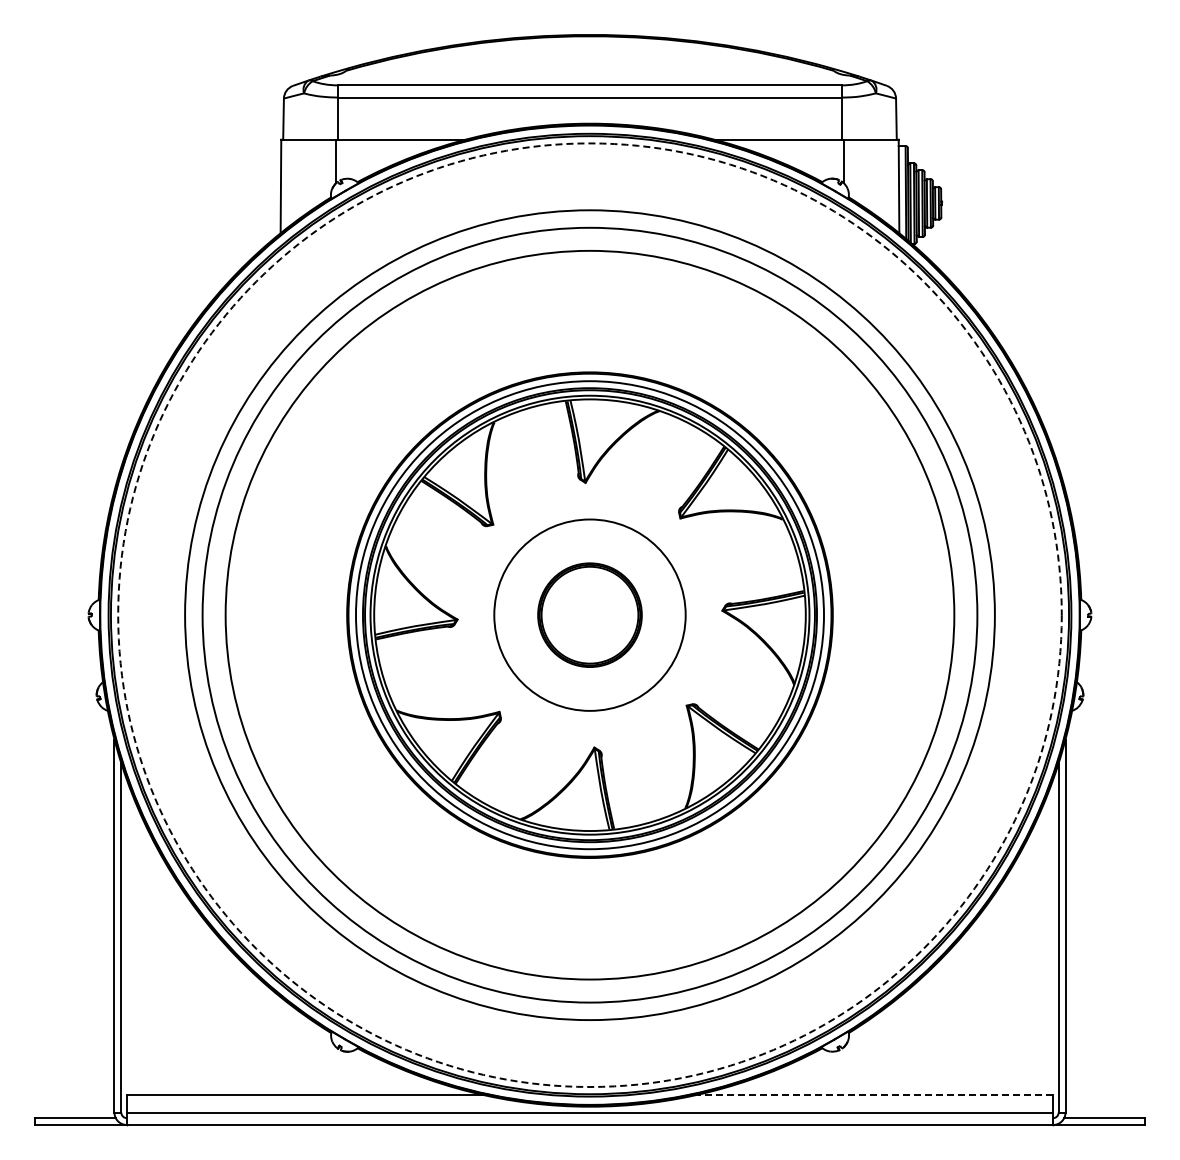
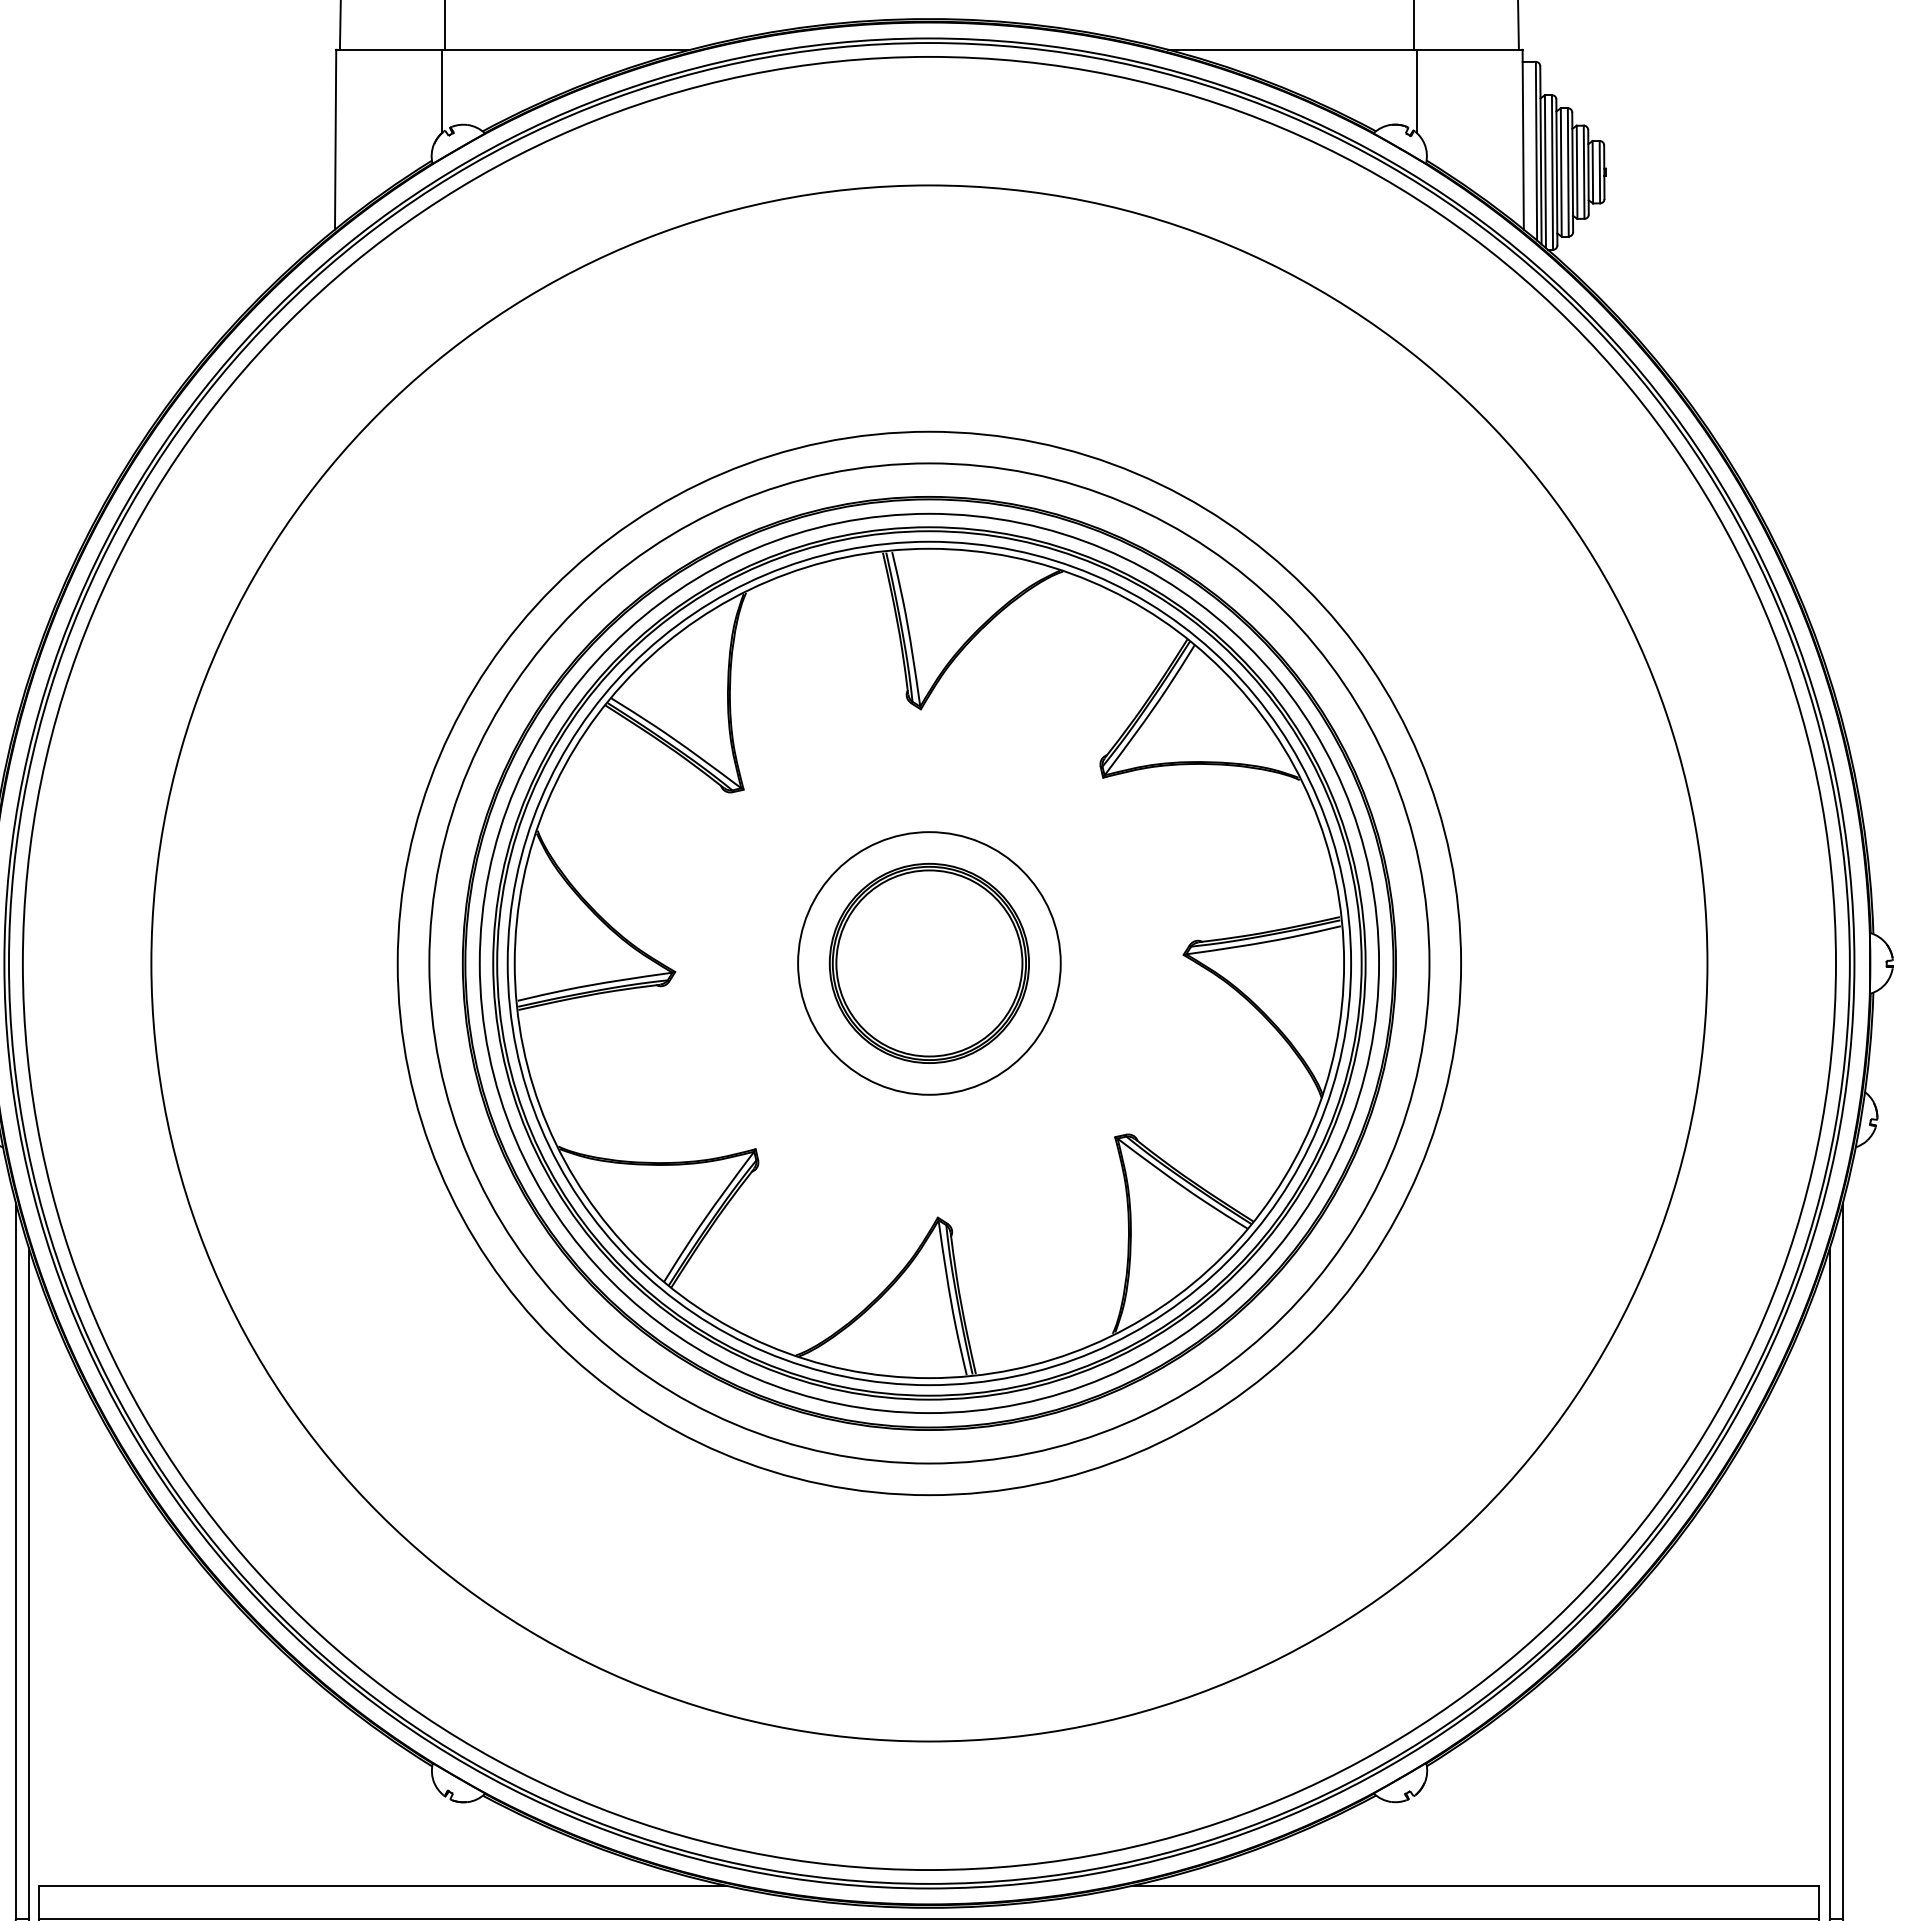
circle: (589, 614) -> (928, 962), size x0.71
circle: (589, 614) -> (928, 962), size x0.71
circle: (589, 614) -> (928, 962), size x0.71
circle: (589, 615) -> (928, 964), dashed -> solid
line: (874, 1095) -> (1476, 1886), dashed -> solid

